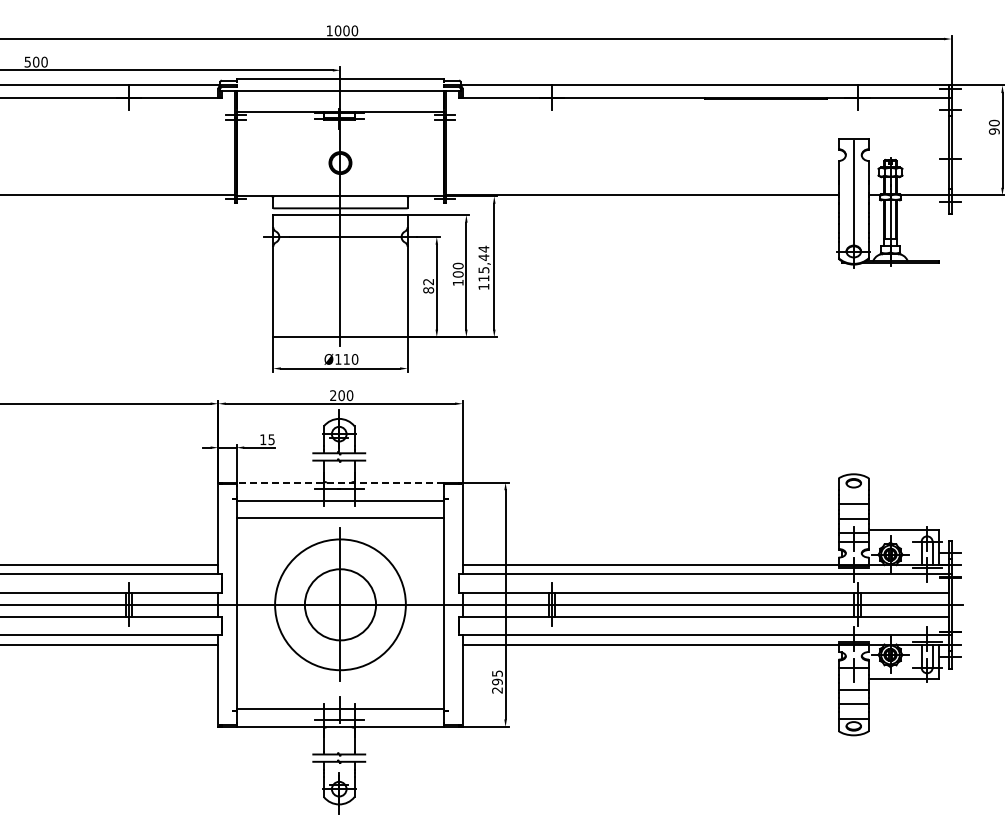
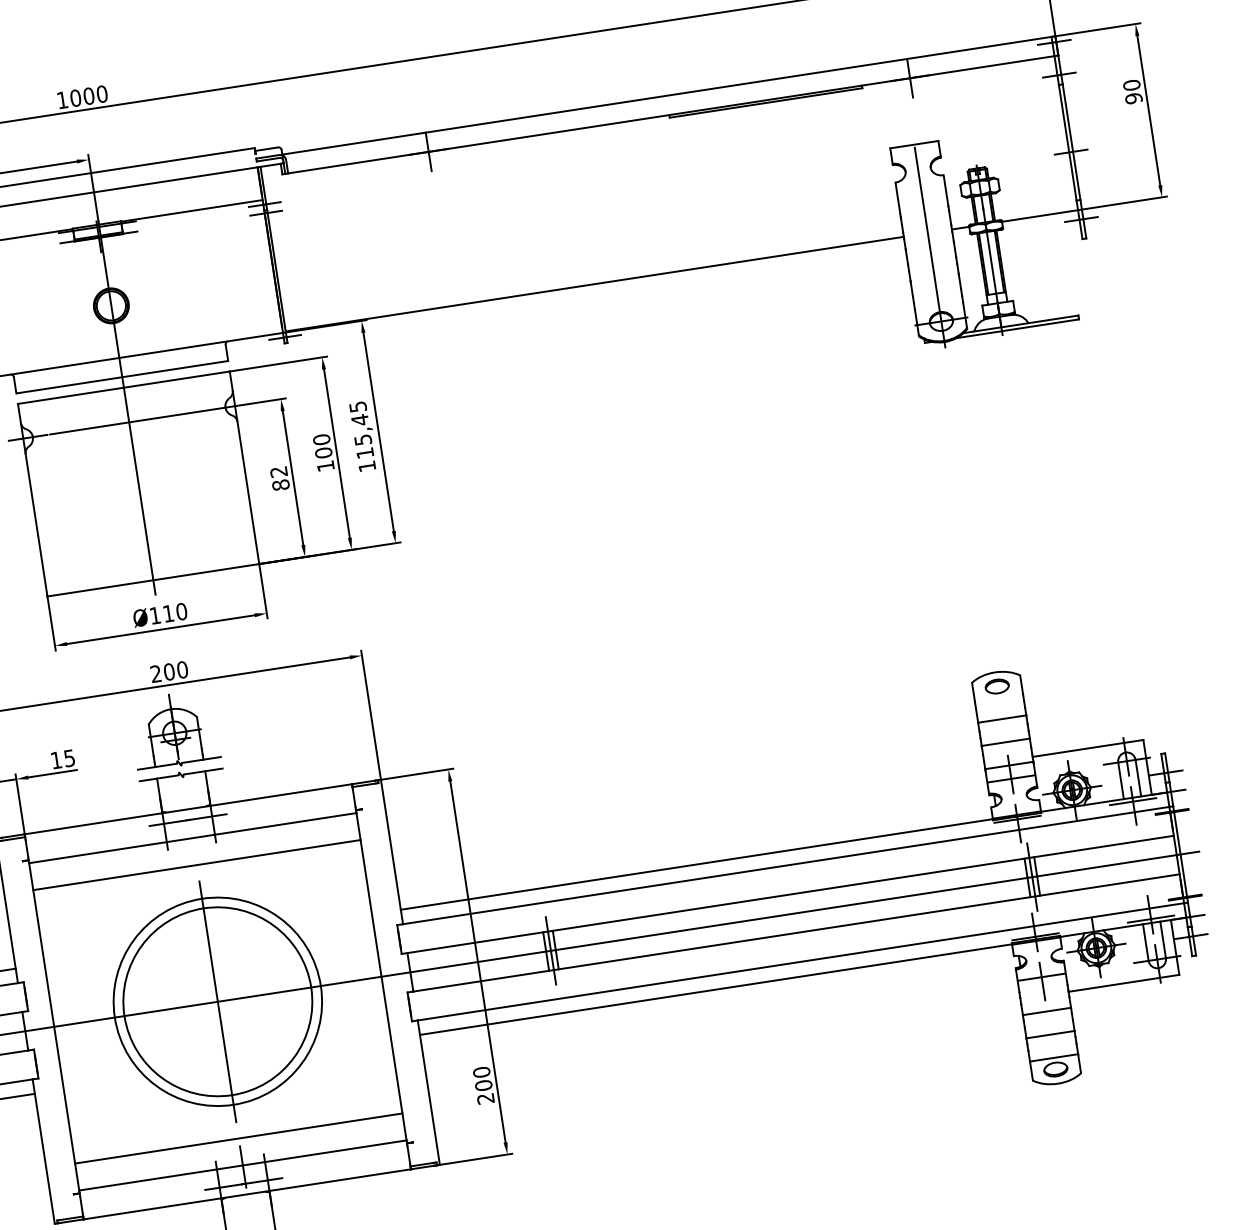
text: (483, 248) -> (357, 405), 115,44 -> 115,45
line: (340, 482) -> (188, 809), dashed -> solid
circle: (340, 604) -> (217, 1001), size x1.67
text: (497, 677) -> (482, 1078), 295 -> 200
line: (340, 691) -> (238, 1138), added

